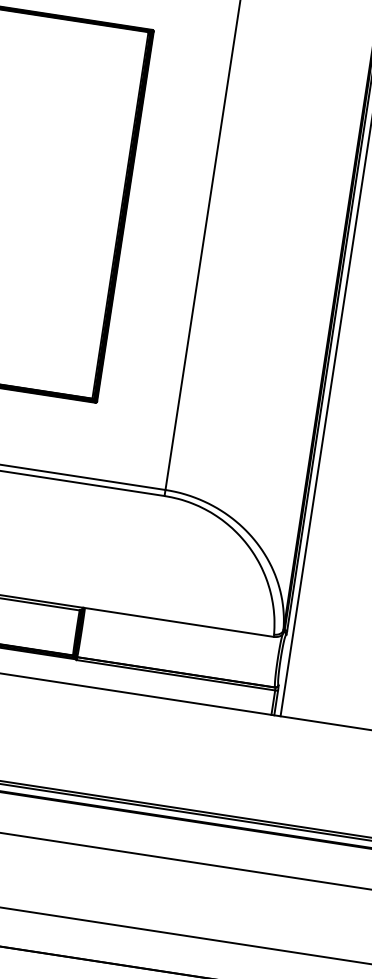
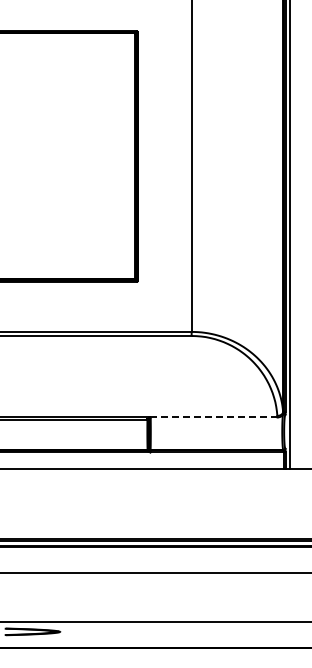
line: (178, 622) -> (213, 417), solid -> dashed

